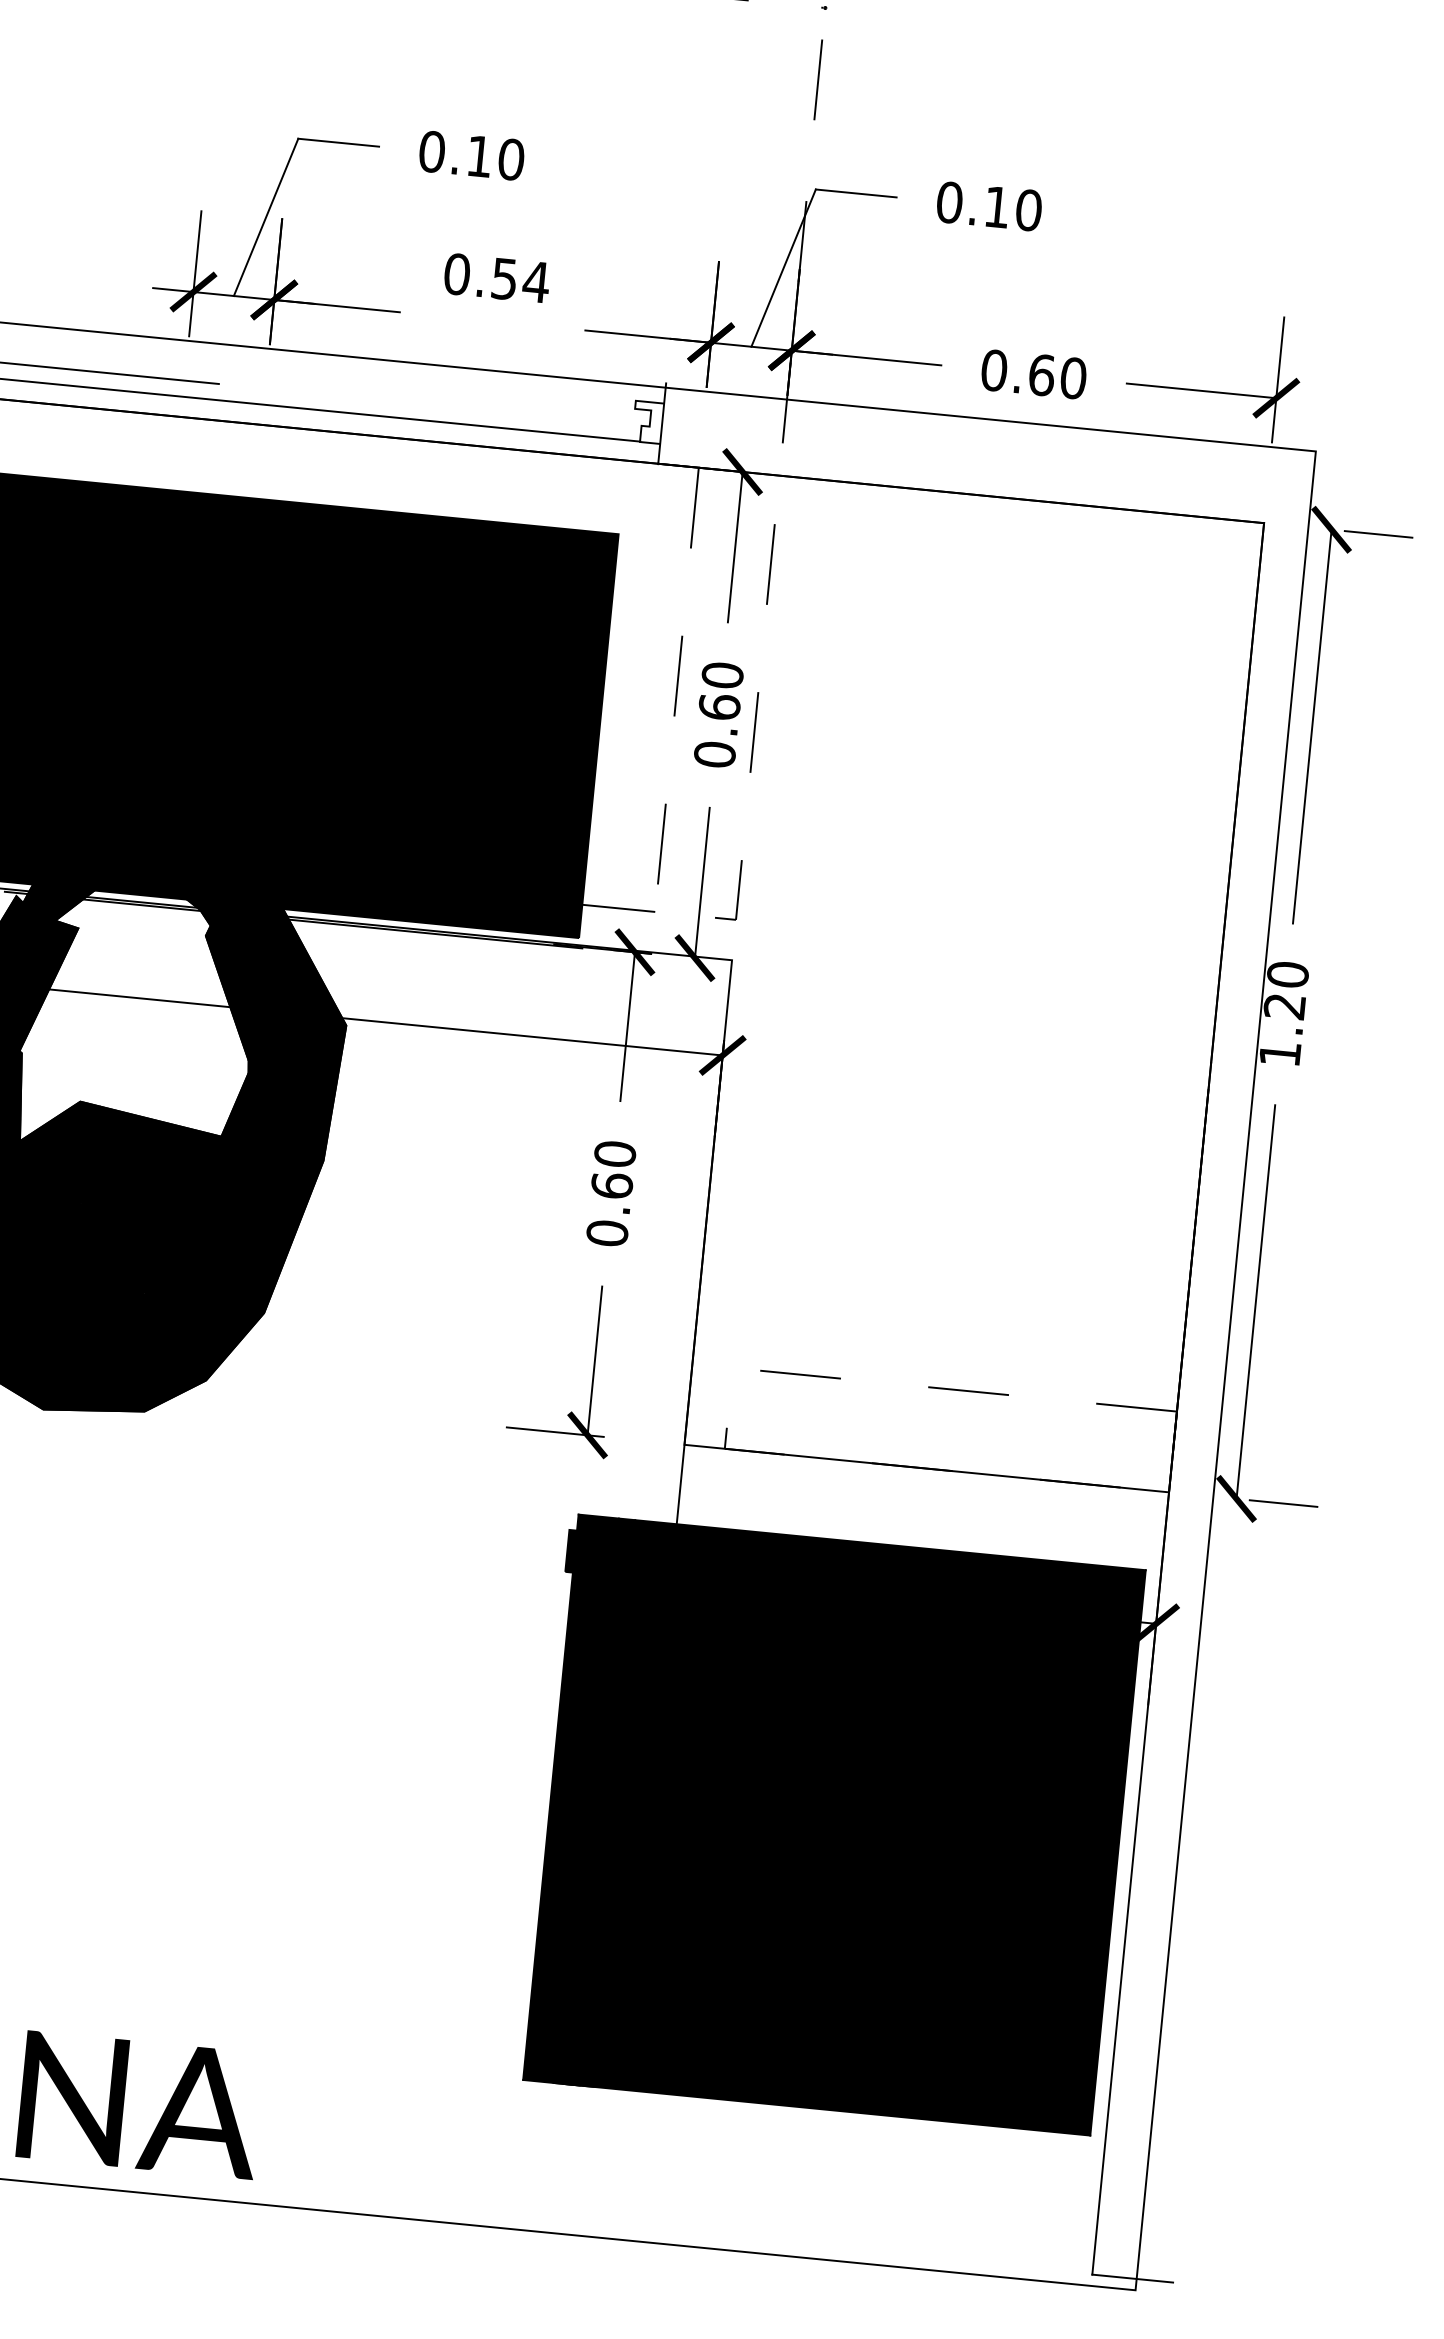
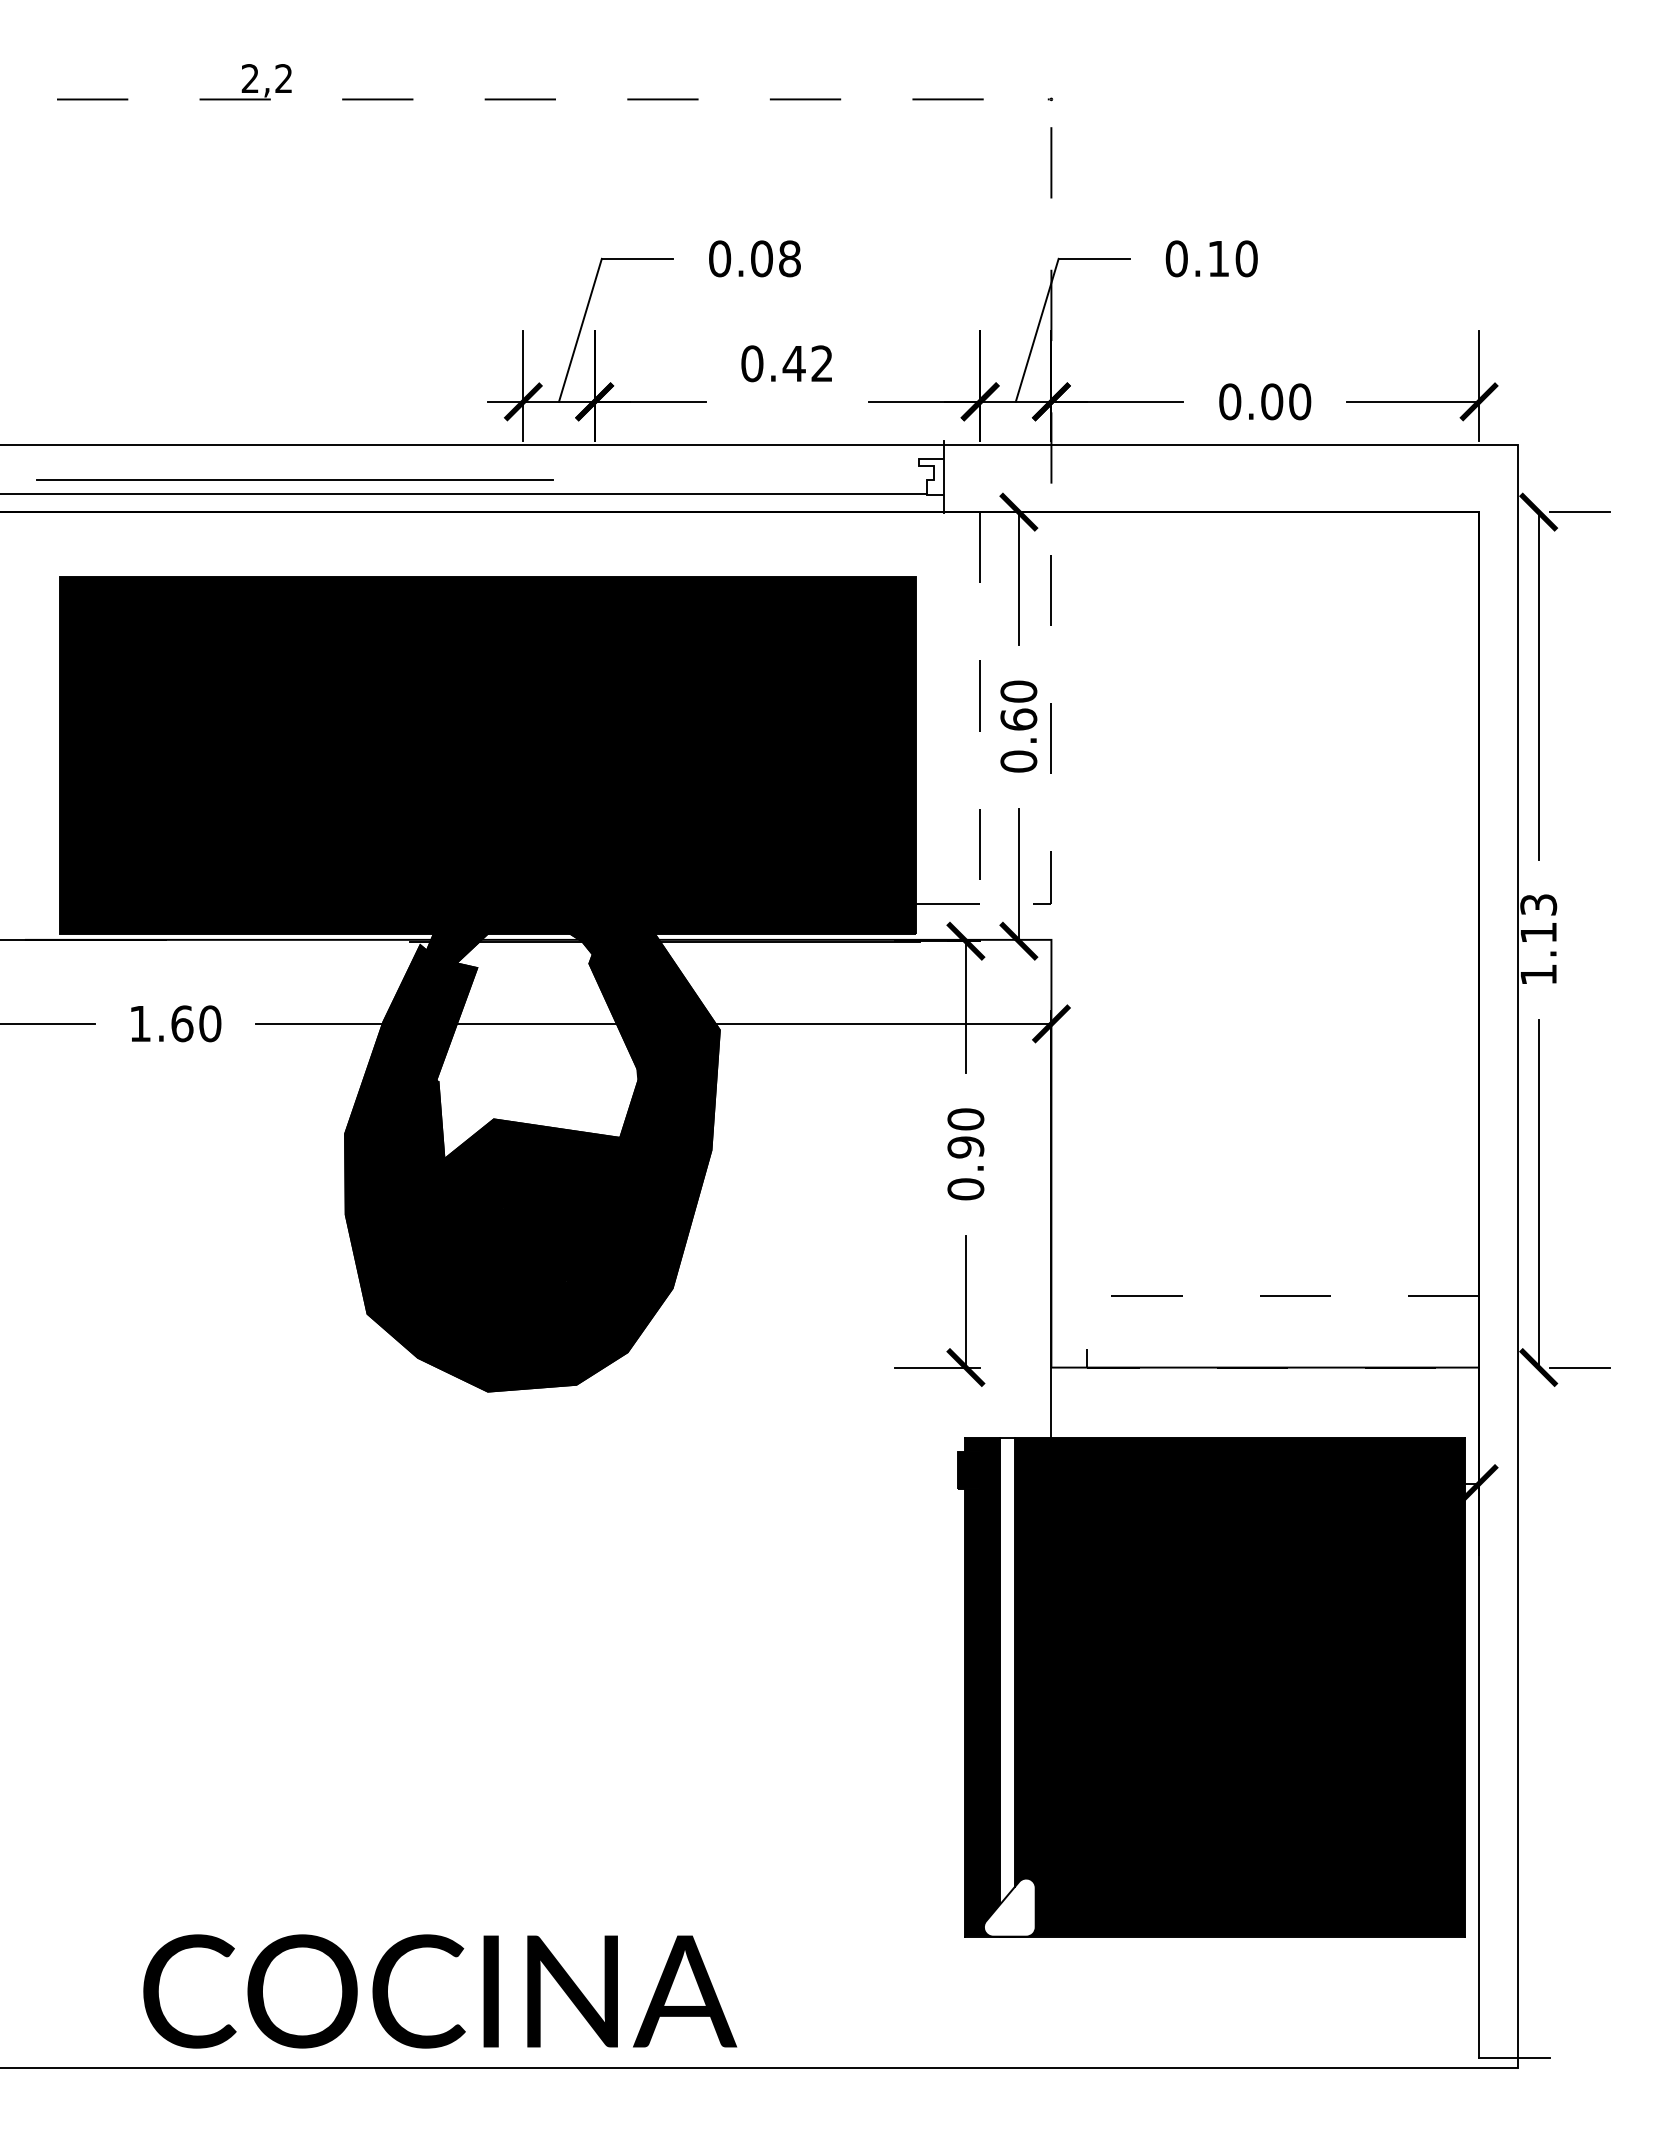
text: (495, 157) -> (775, 258), 0.10 -> 0.08
text: (519, 280) -> (807, 363), 0.54 -> 0.42
text: (1042, 374) -> (1272, 401), 0.60 -> 0.00
text: (1286, 990) -> (1538, 918), 1.20 -> 1.13
text: (611, 1185) -> (965, 1147), 0.60 -> 0.90

